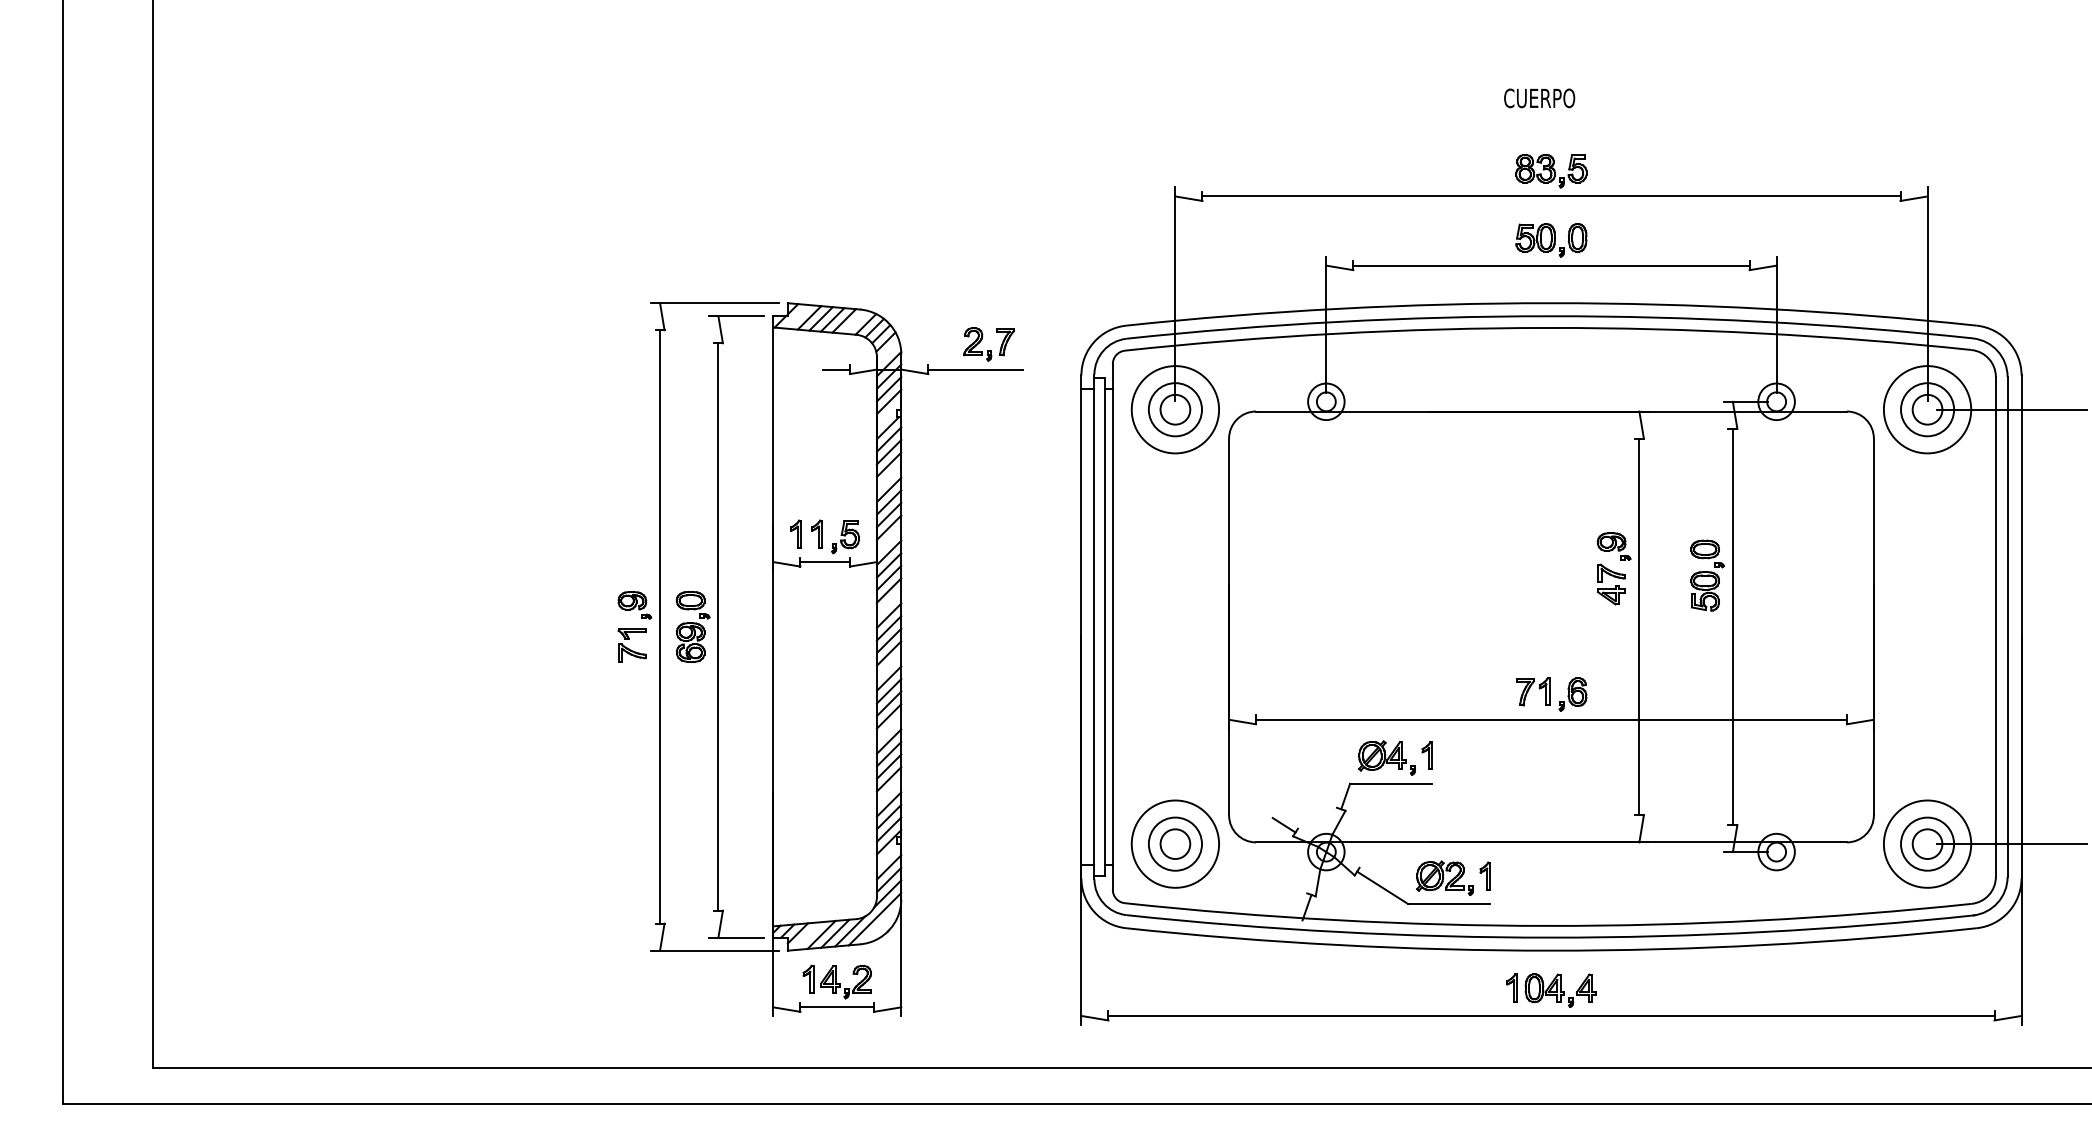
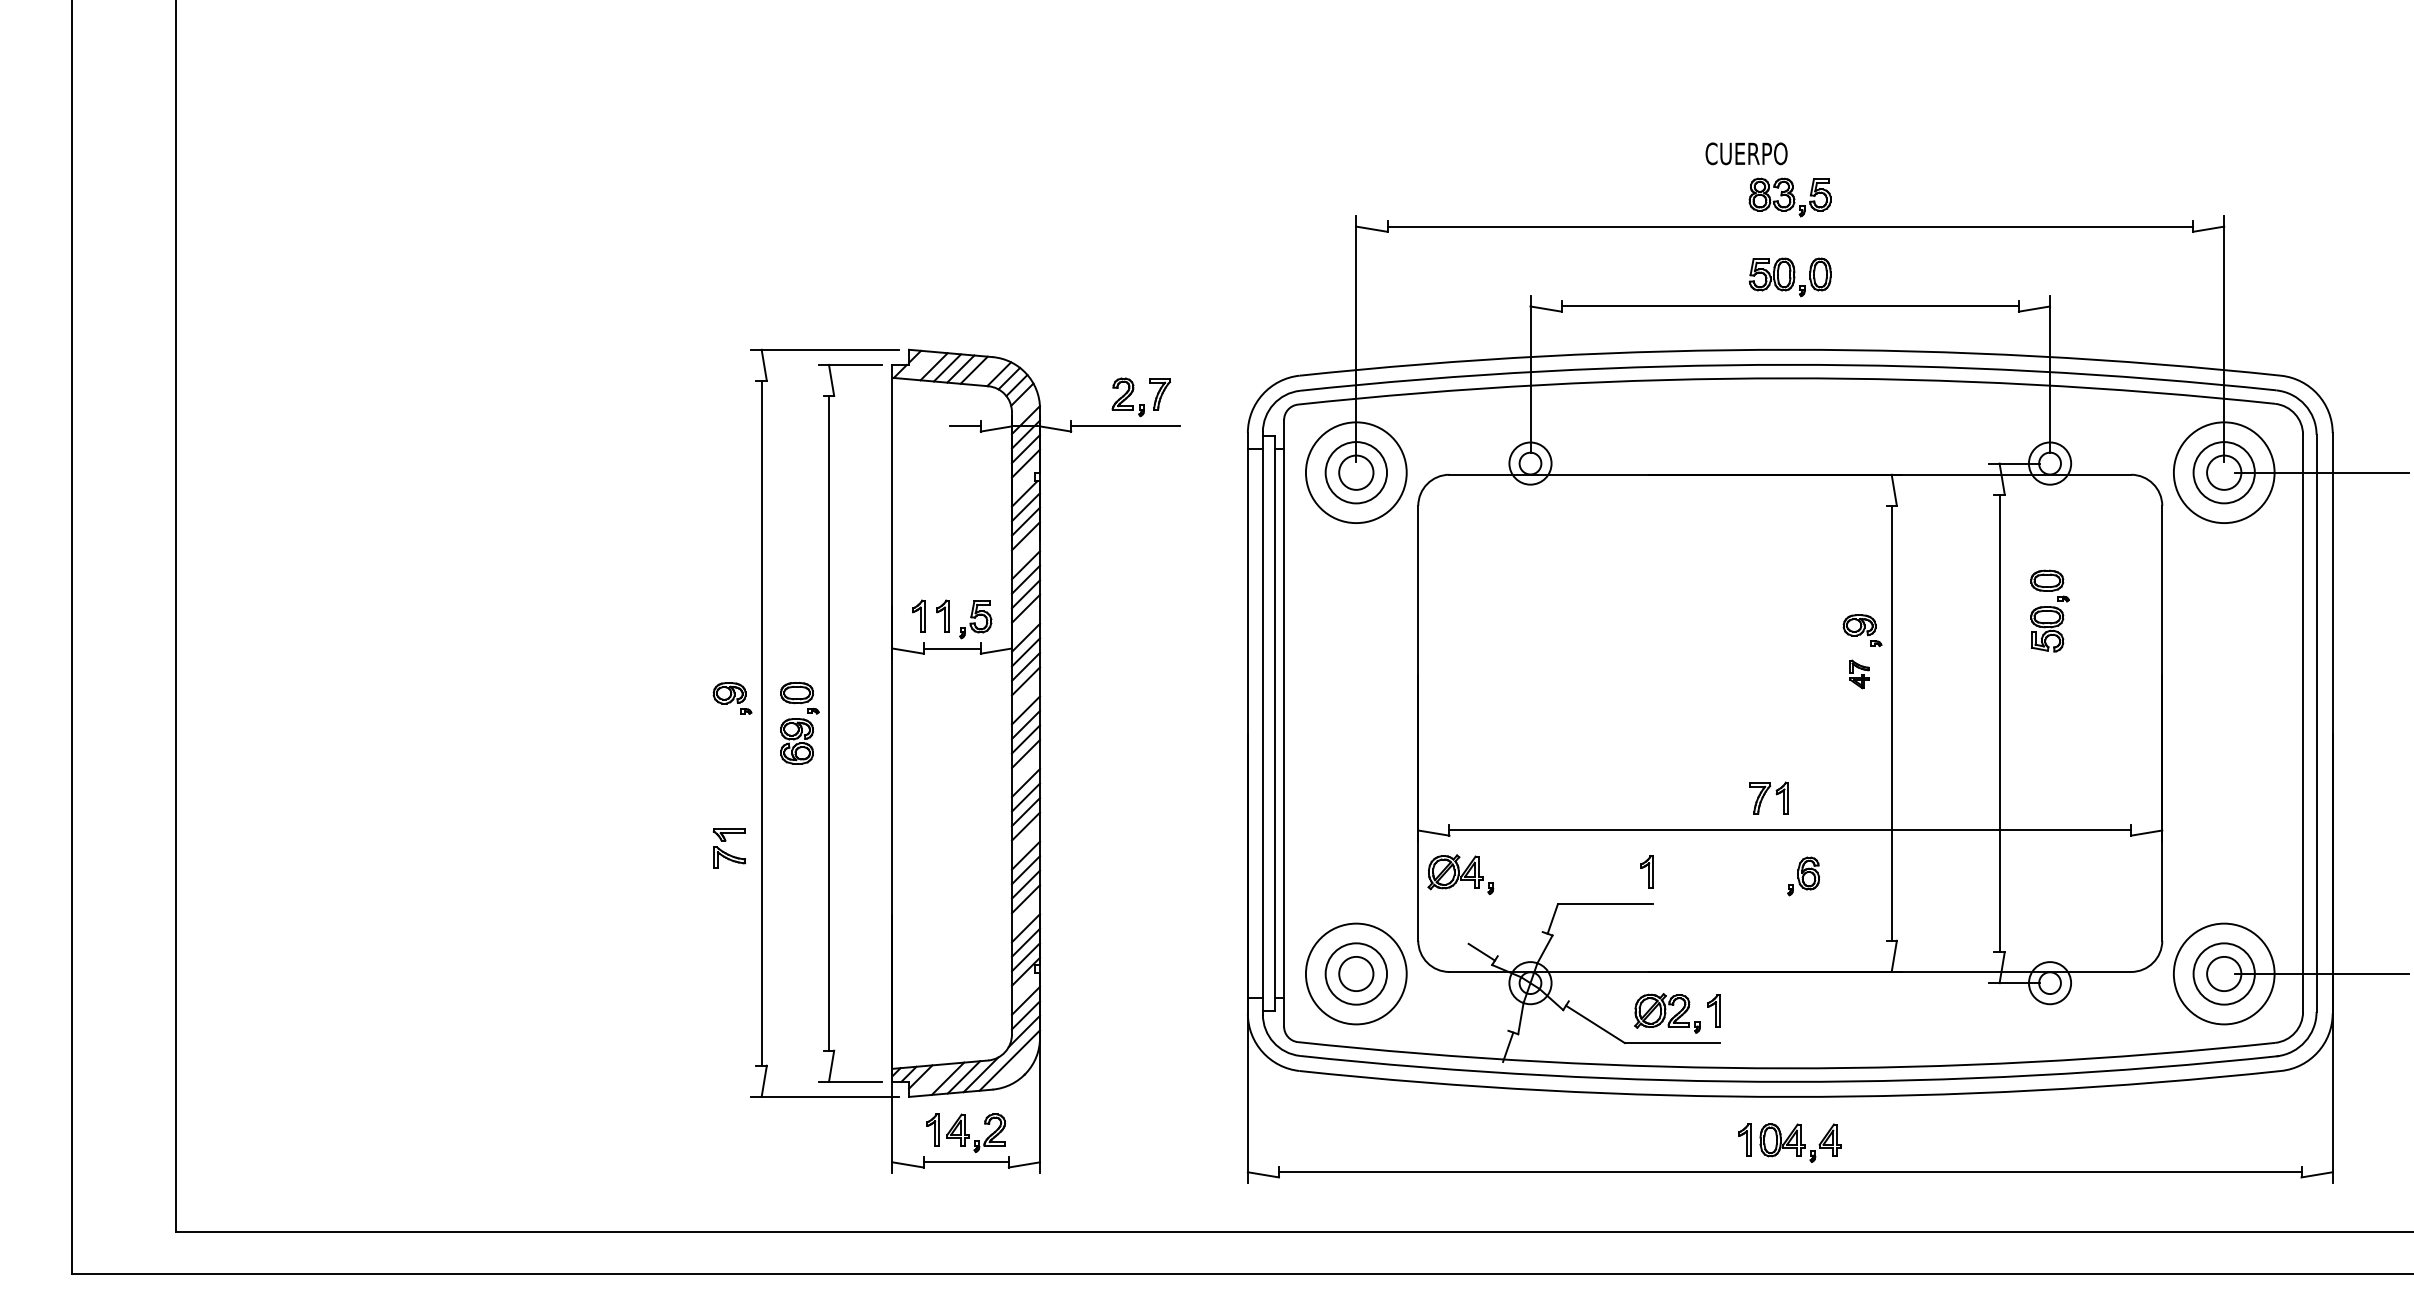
text: (1539, 98) -> (1746, 153), moved
part: (1707, 575) -> (2049, 610), moved
part: (1611, 584) -> (1859, 674), size x0.6
part: (631, 645) -> (728, 848), moved
part: (1572, 694) -> (1802, 876), moved
part: (1386, 757) -> (1460, 874), moved

